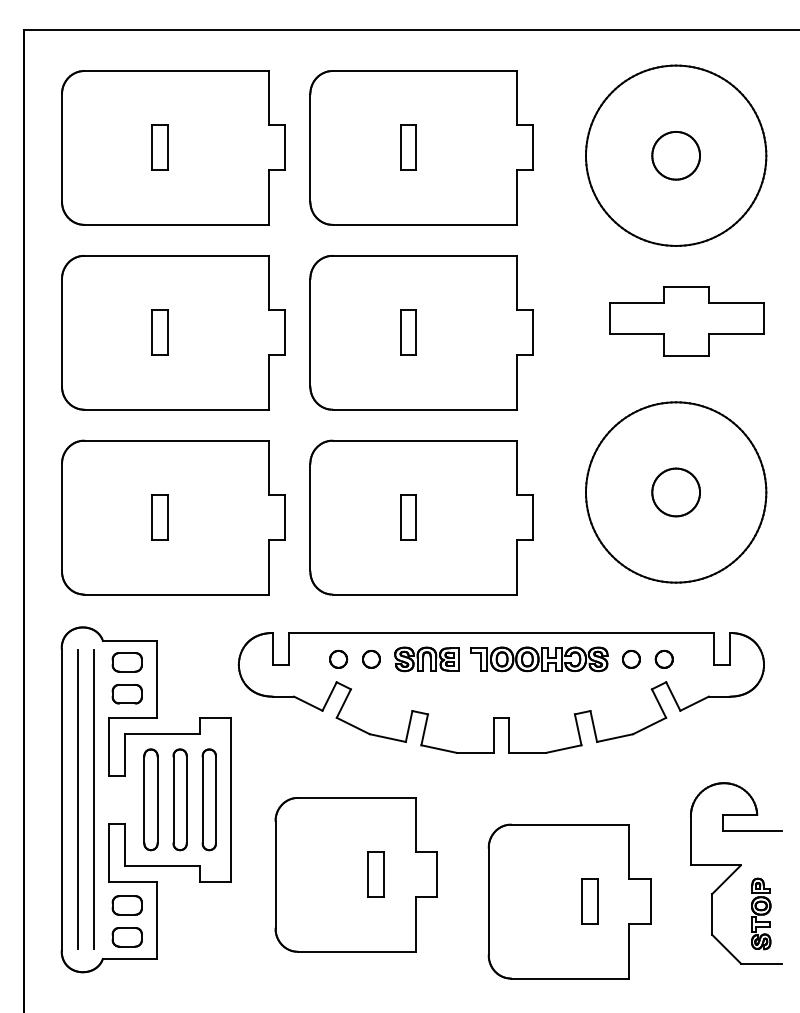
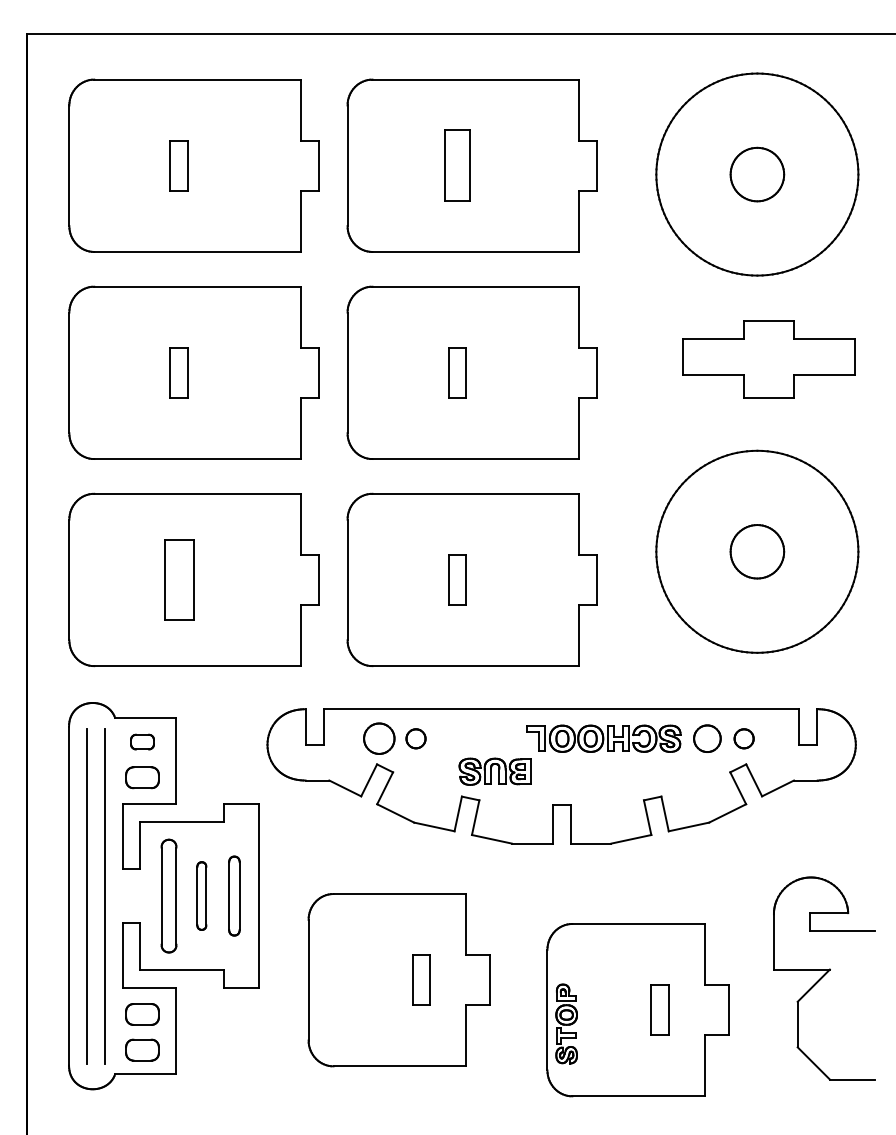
part: (408, 147) -> (457, 165), size x1.4
part: (159, 517) -> (178, 579), size x1.6
part: (337, 659) -> (378, 738), size x1.6
part: (426, 659) -> (494, 771), moved
part: (630, 659) -> (706, 738), size x1.4
part: (127, 661) -> (142, 741), size x0.7
part: (179, 799) -> (201, 895), size x0.6
part: (209, 799) -> (234, 895), size x0.7
part: (761, 913) -> (566, 1023), moved

